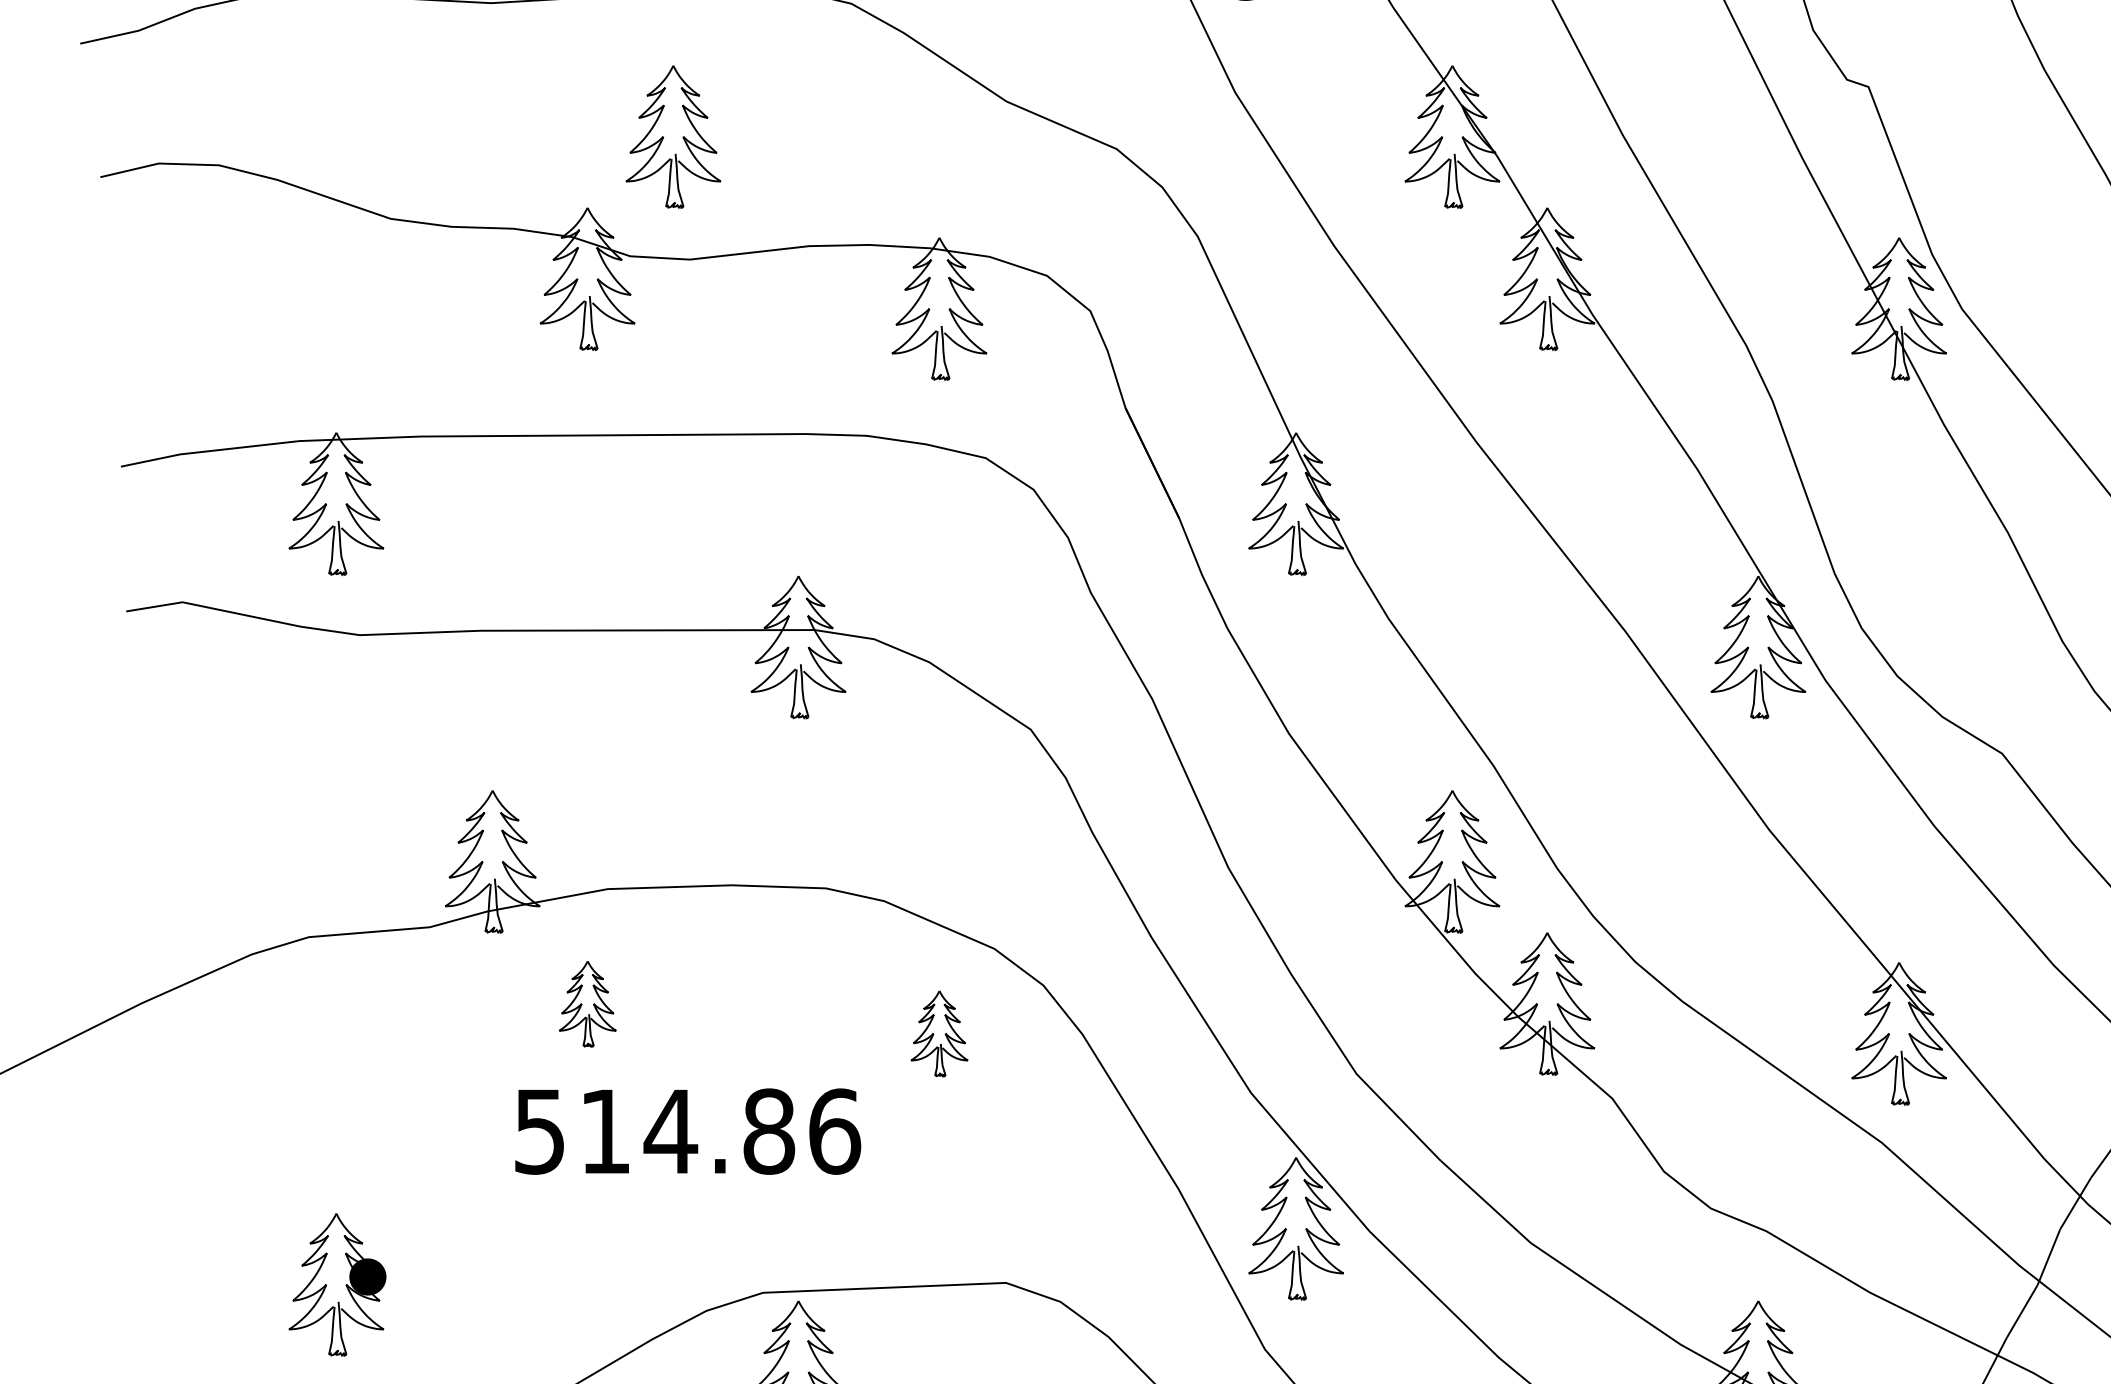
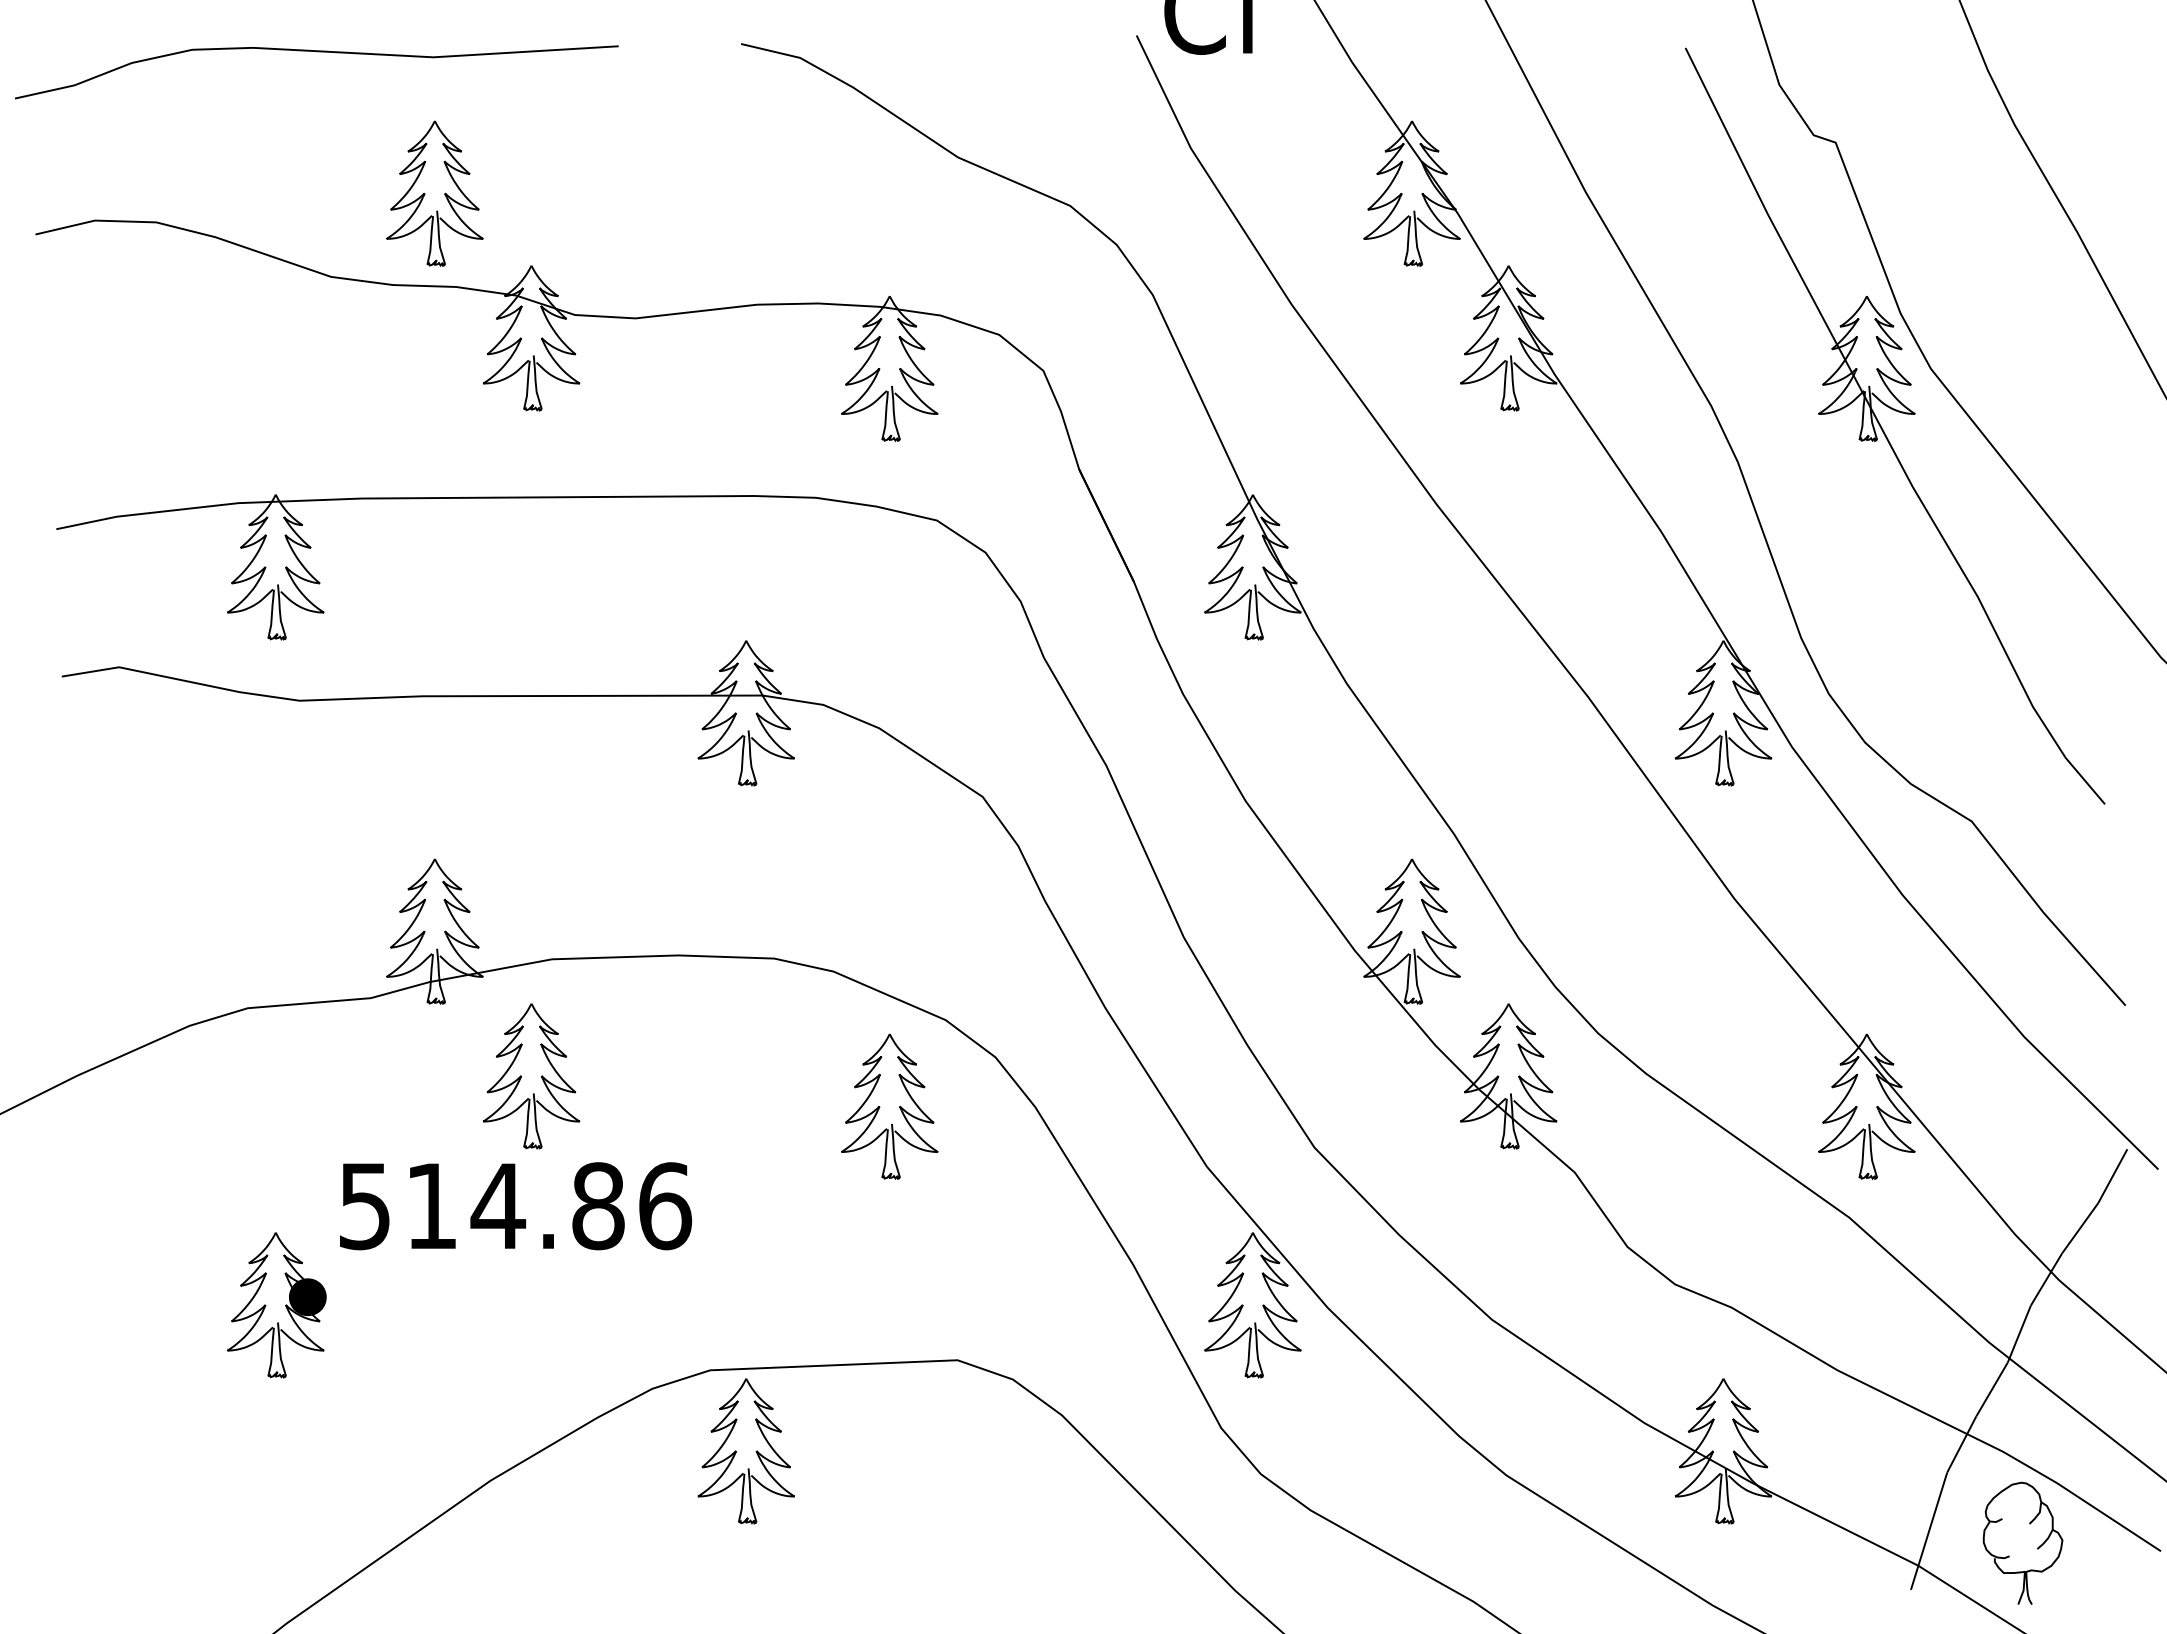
part: (673, 136) -> (434, 193), moved
part: (587, 1004) -> (531, 1076), size x1.67
part: (939, 1033) -> (889, 1106), size x1.67
text: (688, 1131) -> (516, 1206), moved
part: (337, 1285) -> (276, 1305), moved

